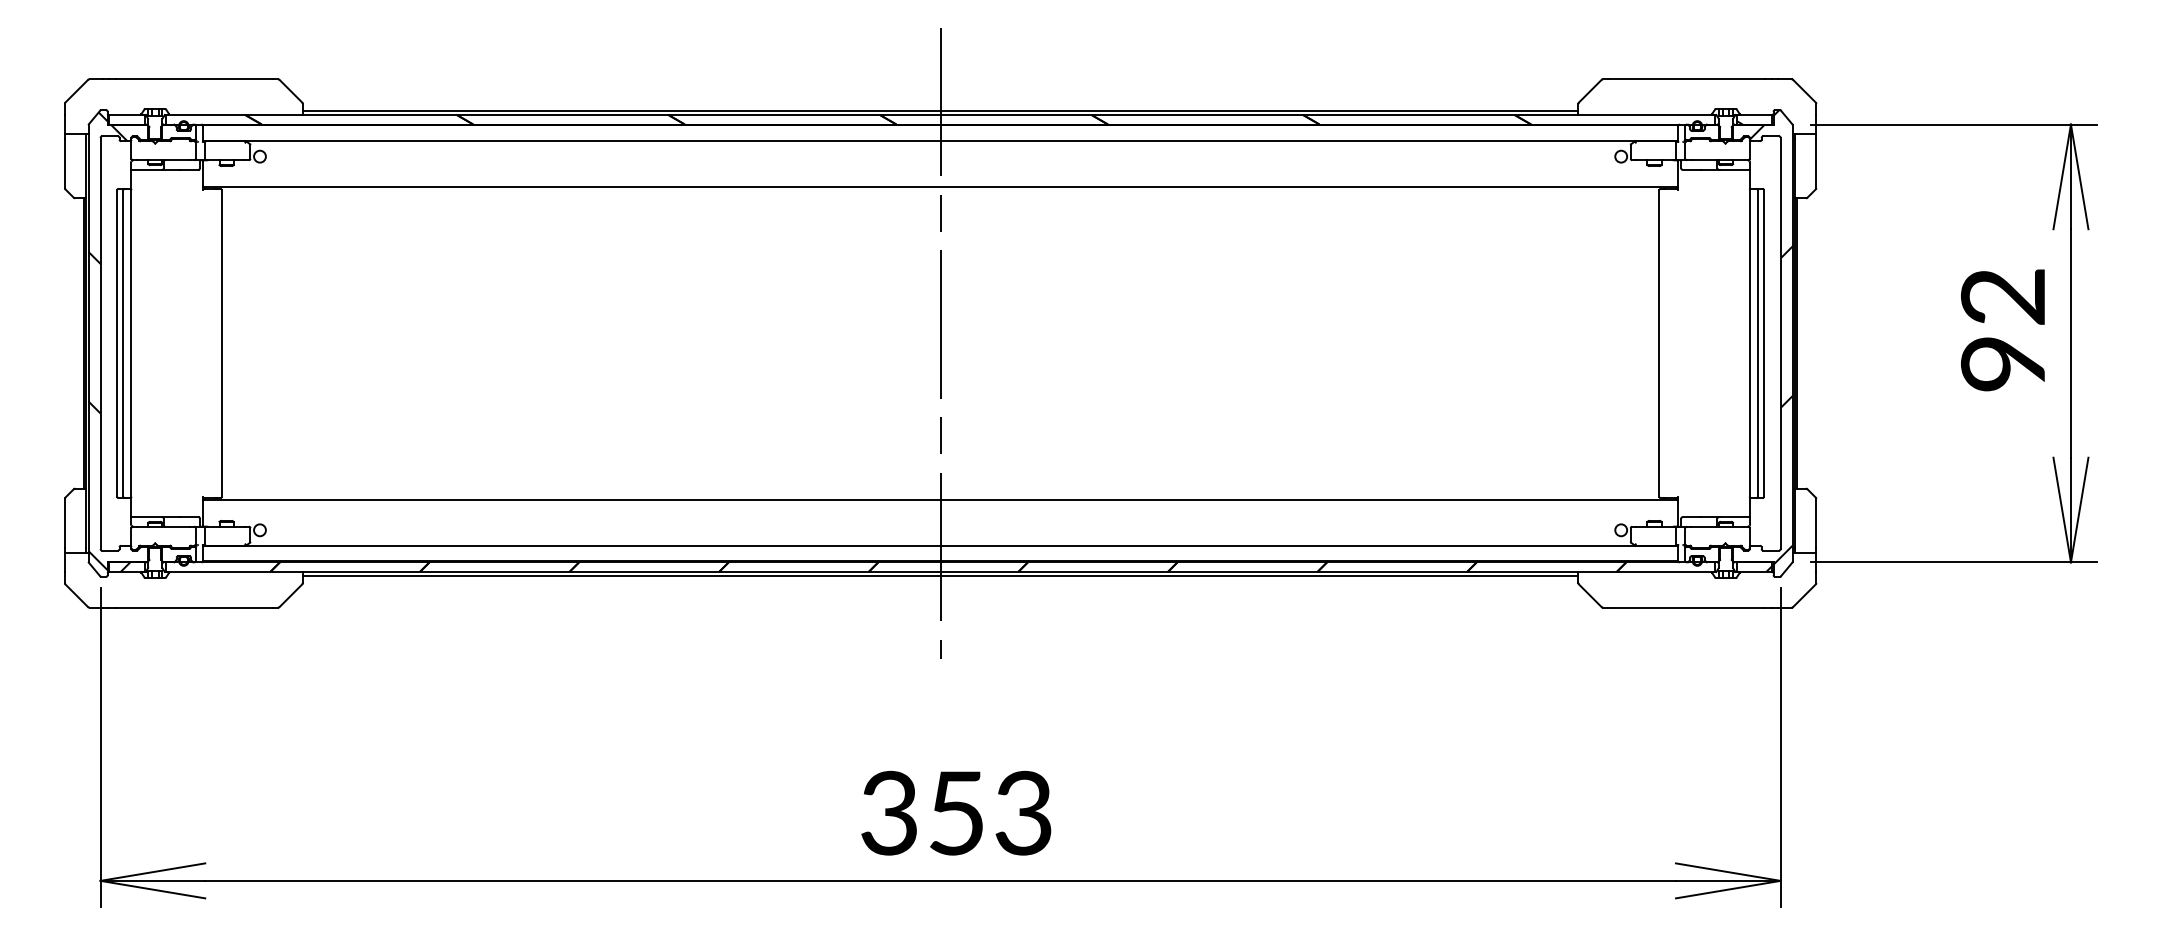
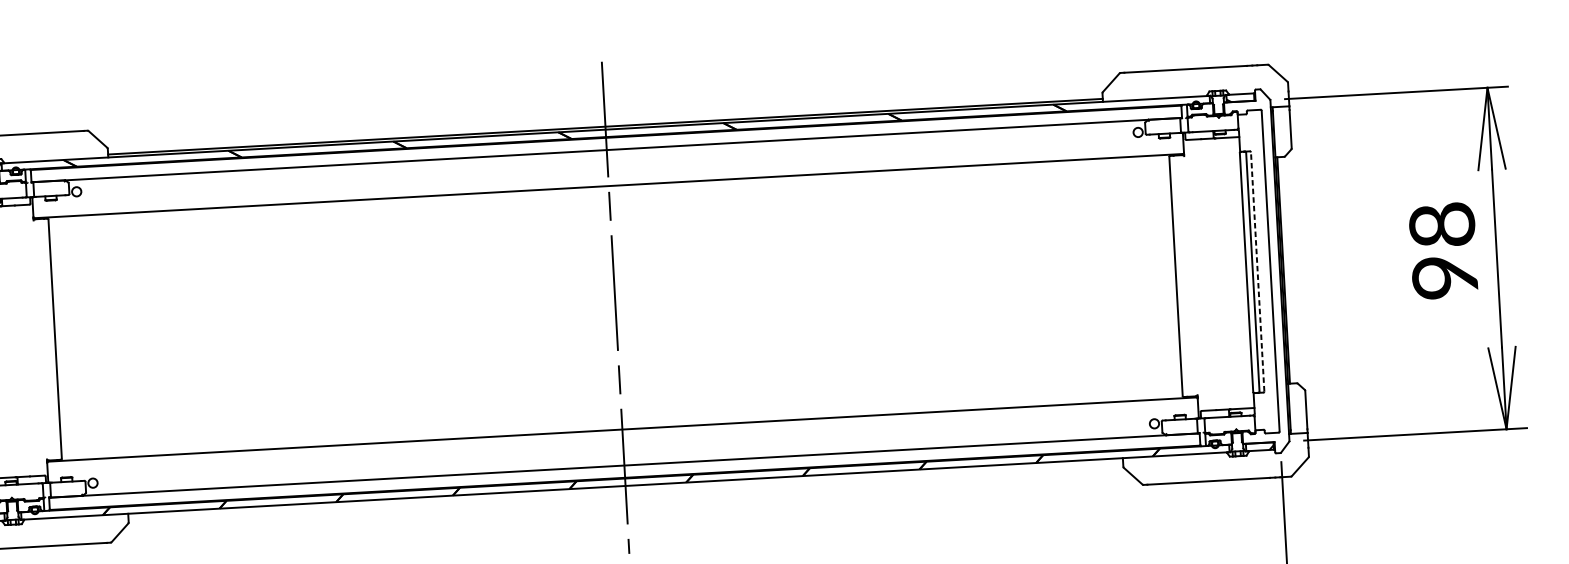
text: (2003, 296) -> (1442, 224), 92 -> 98
hatch: (1770, 337) -> (1262, 266), removed
line: (1764, 342) -> (1258, 271), solid -> dashed
line: (940, 575) -> (625, 488), removed

